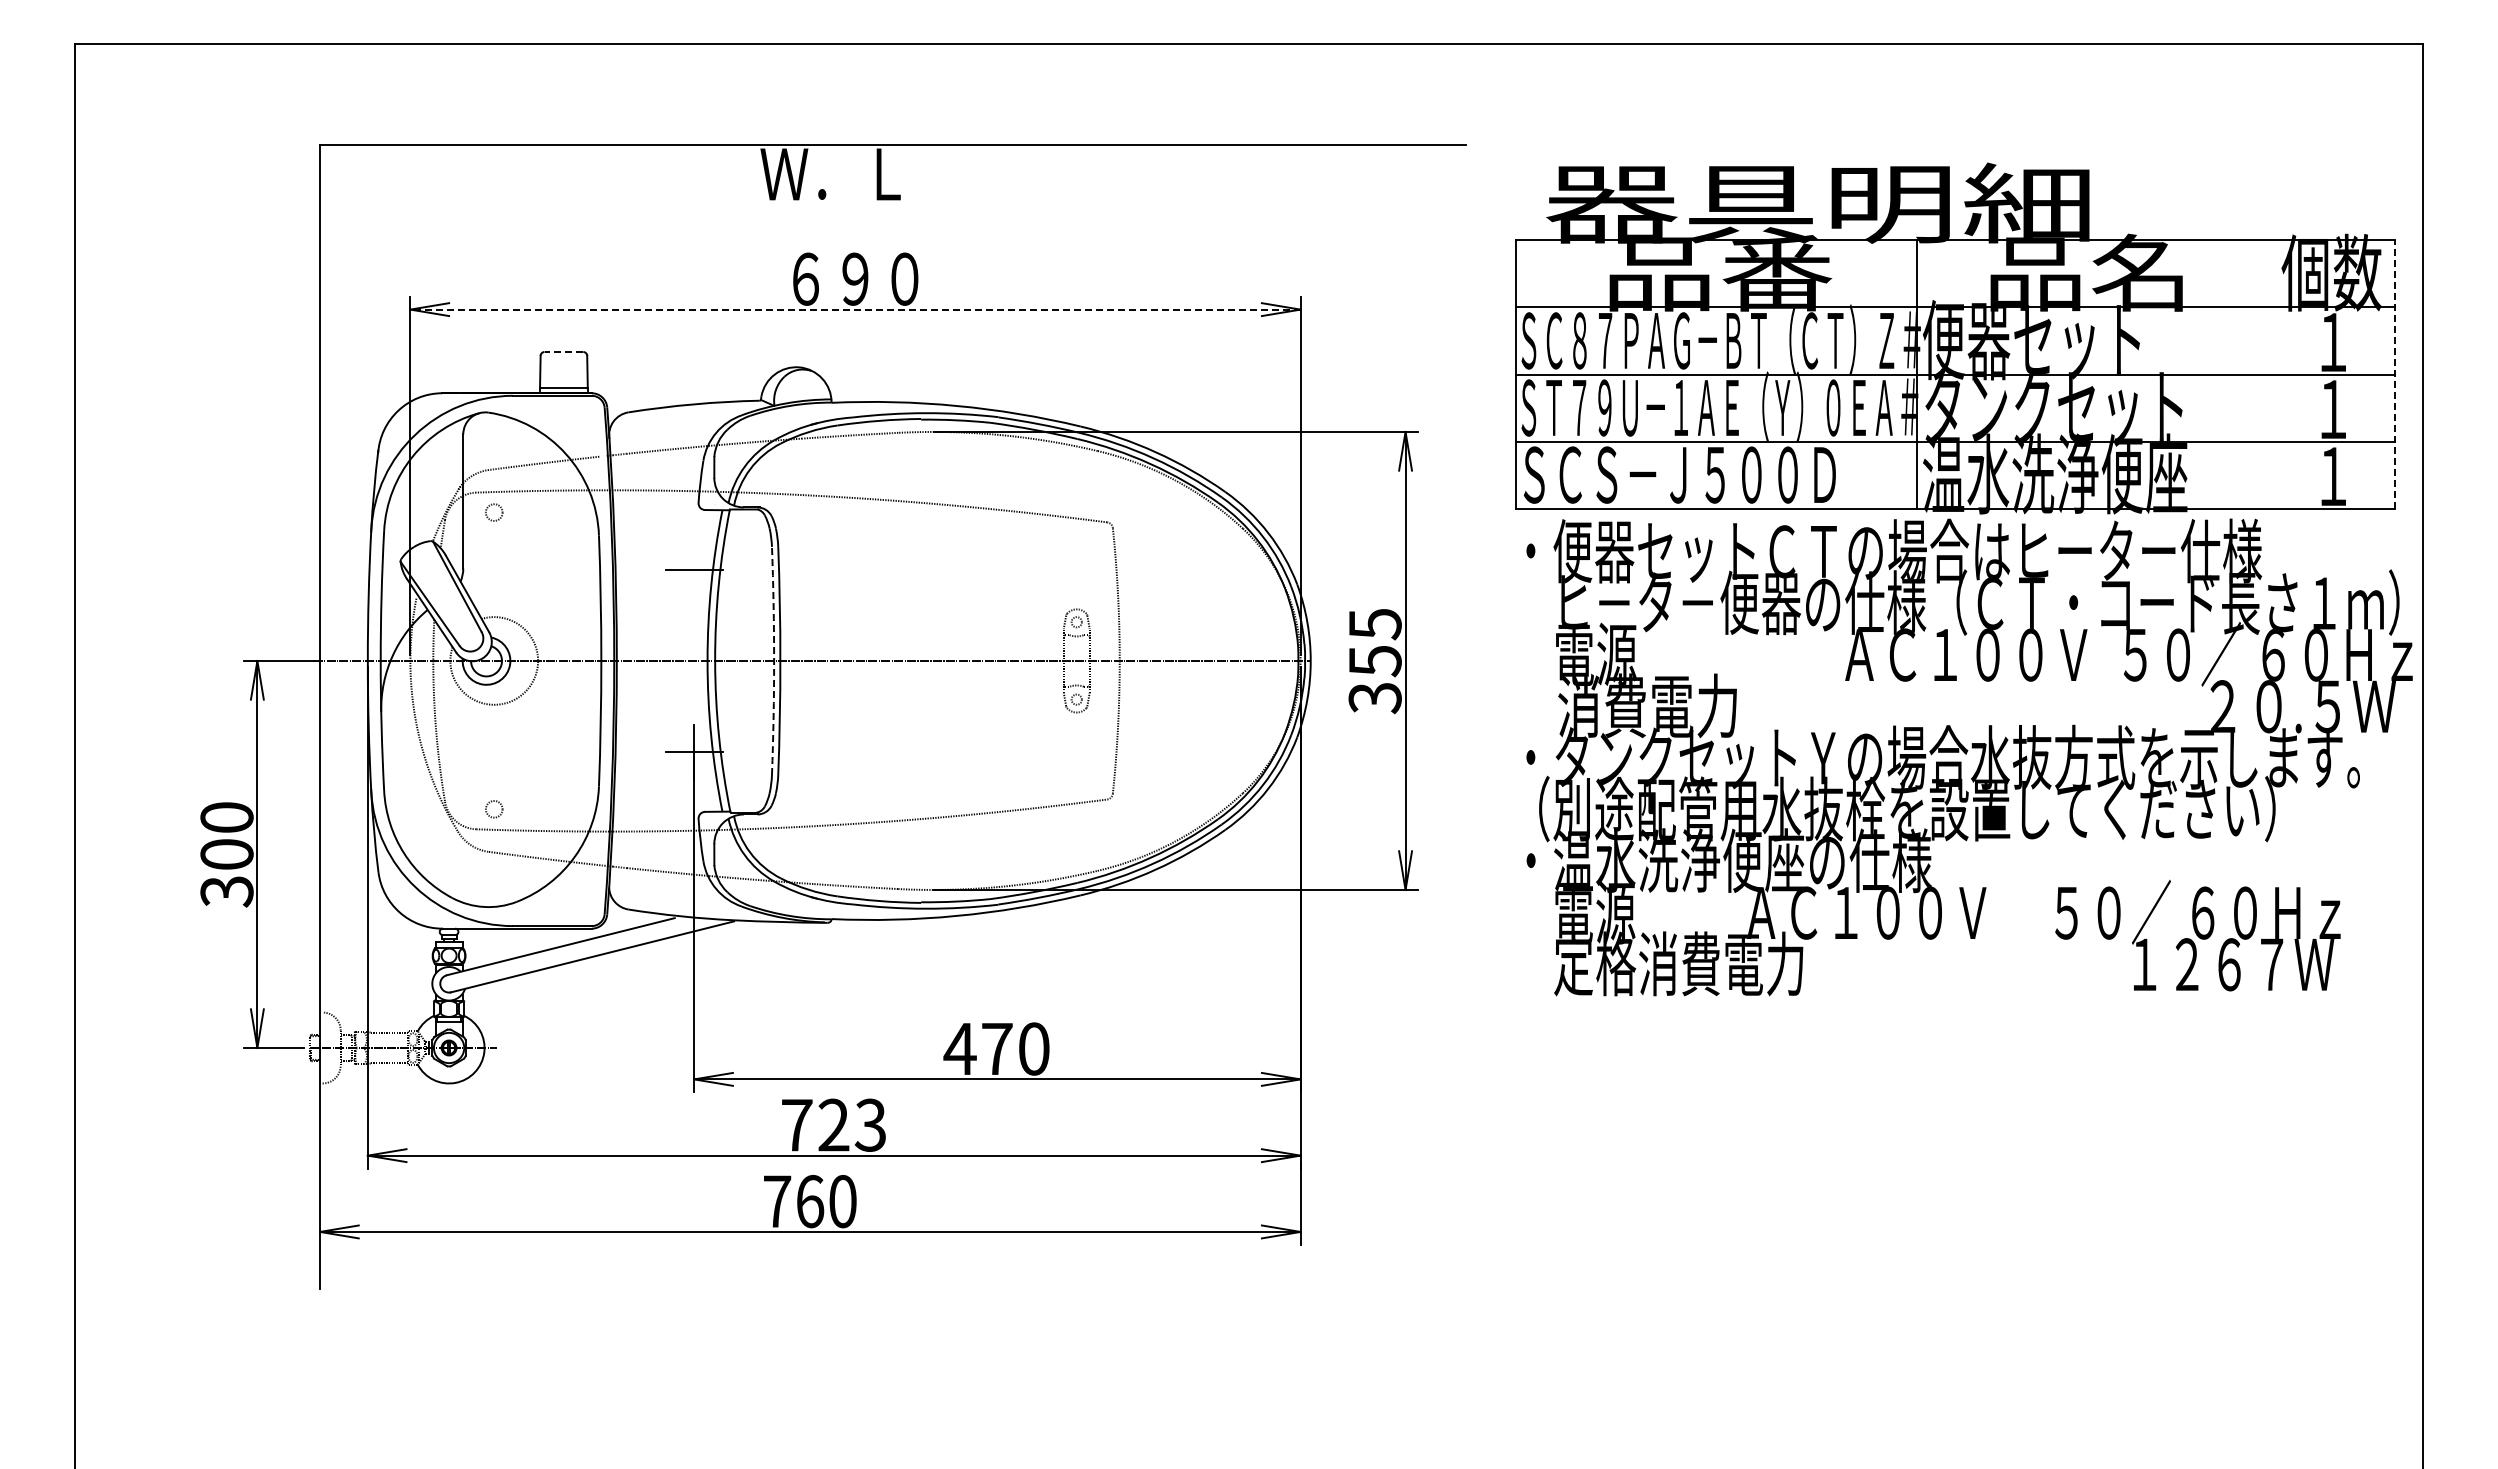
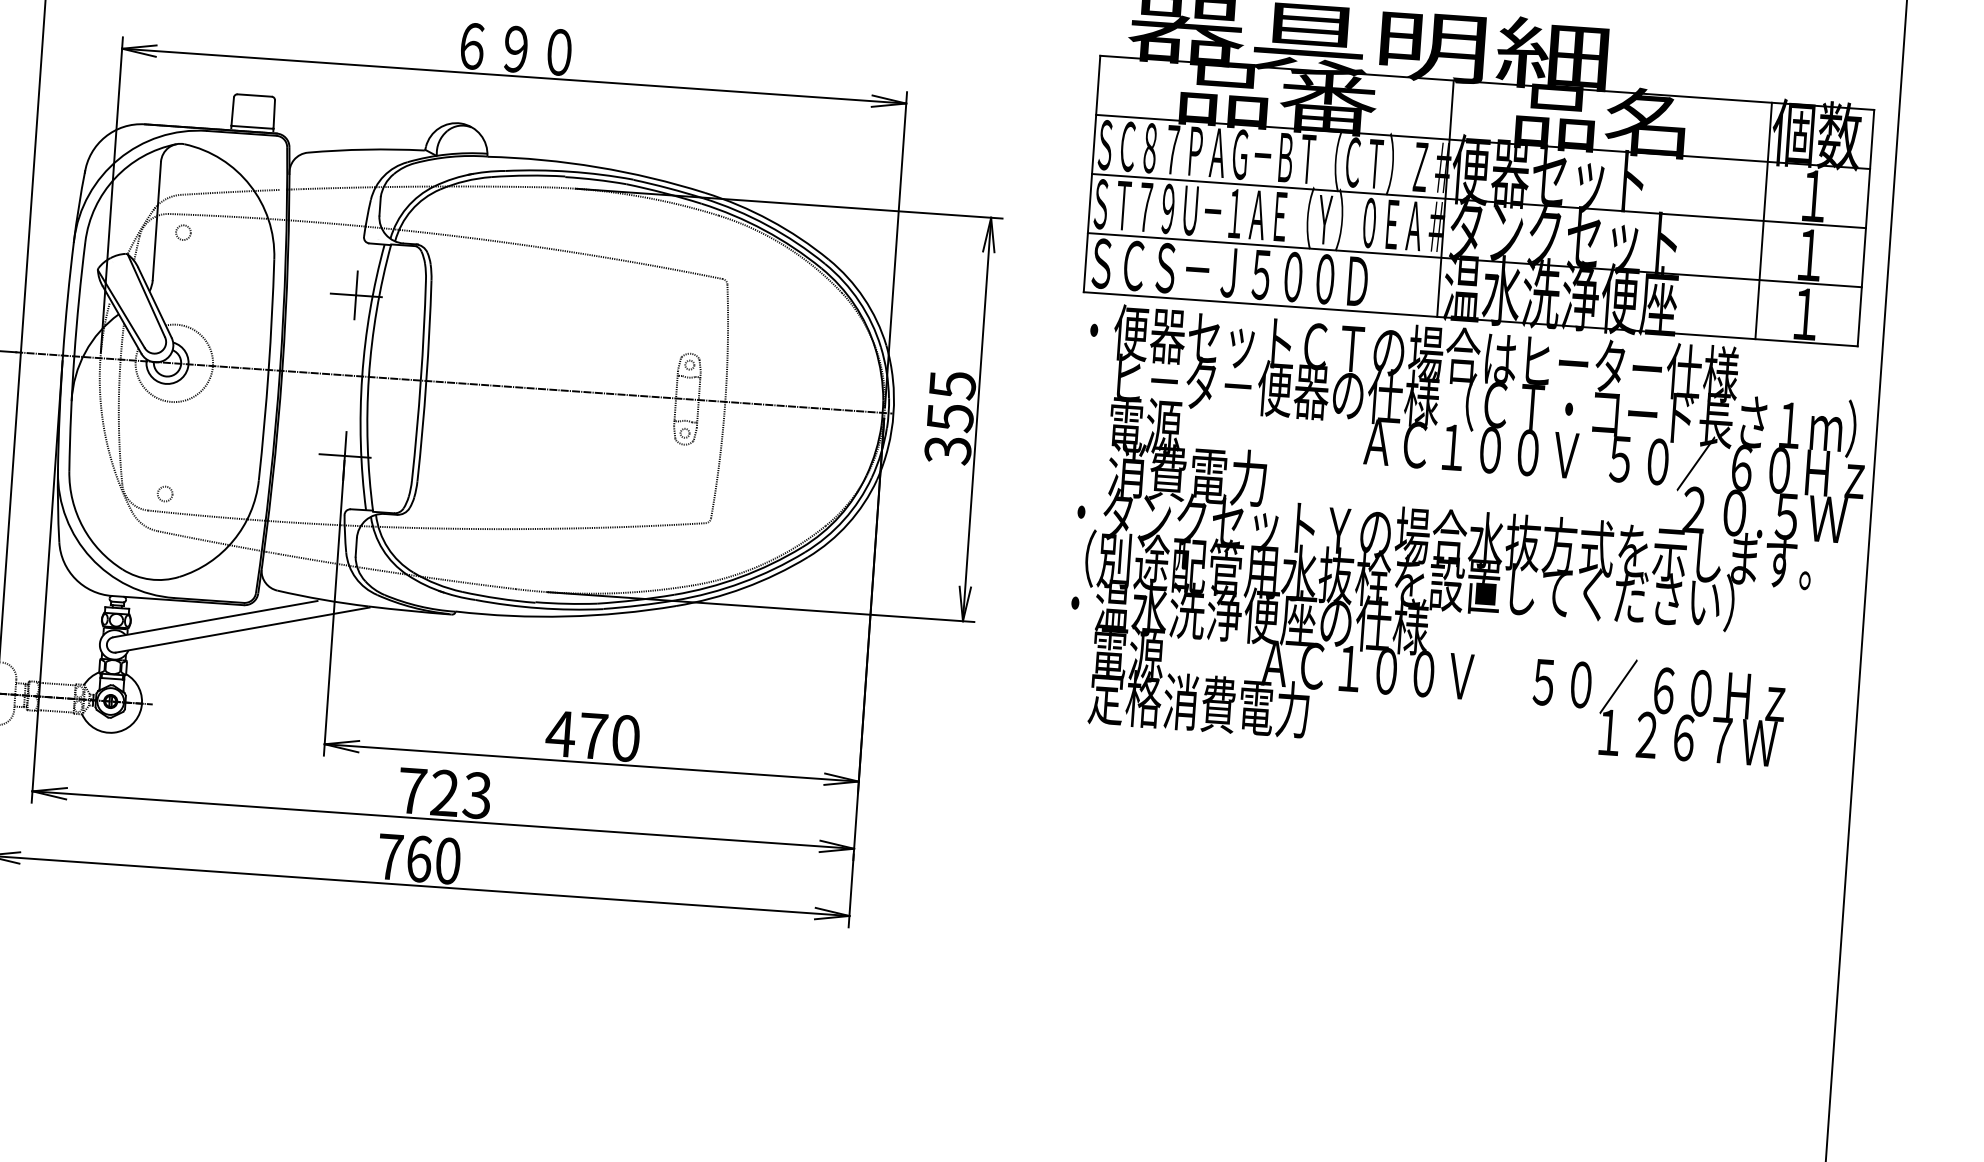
line: (855, 309) -> (514, 76), dashed -> solid
line: (563, 352) -> (254, 95), dashed -> solid
line: (2278, 374) -> (1763, 220), added
line: (2394, 374) -> (1865, 228), dashed -> solid
line: (694, 569) -> (356, 295), added
arc: (774, 660) -> (421, 380), dashed -> solid

